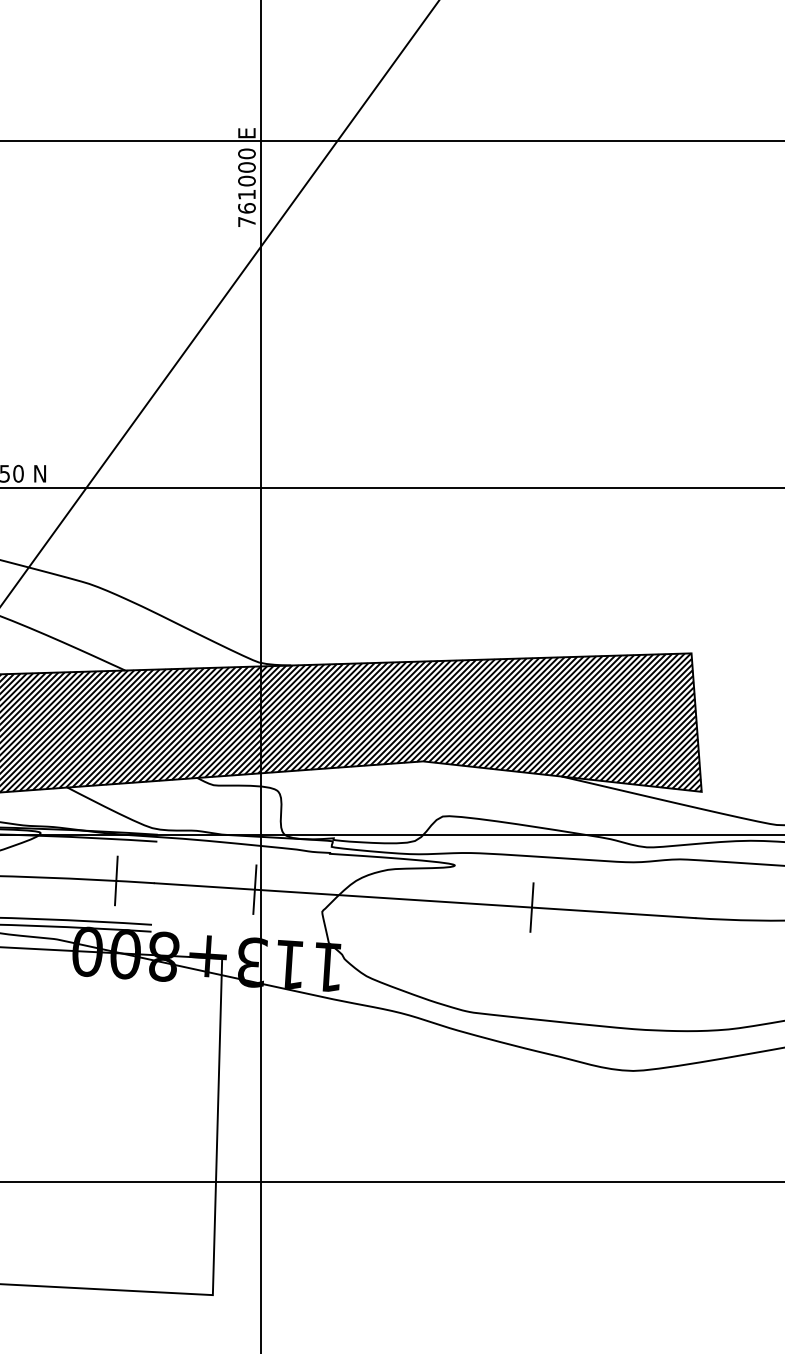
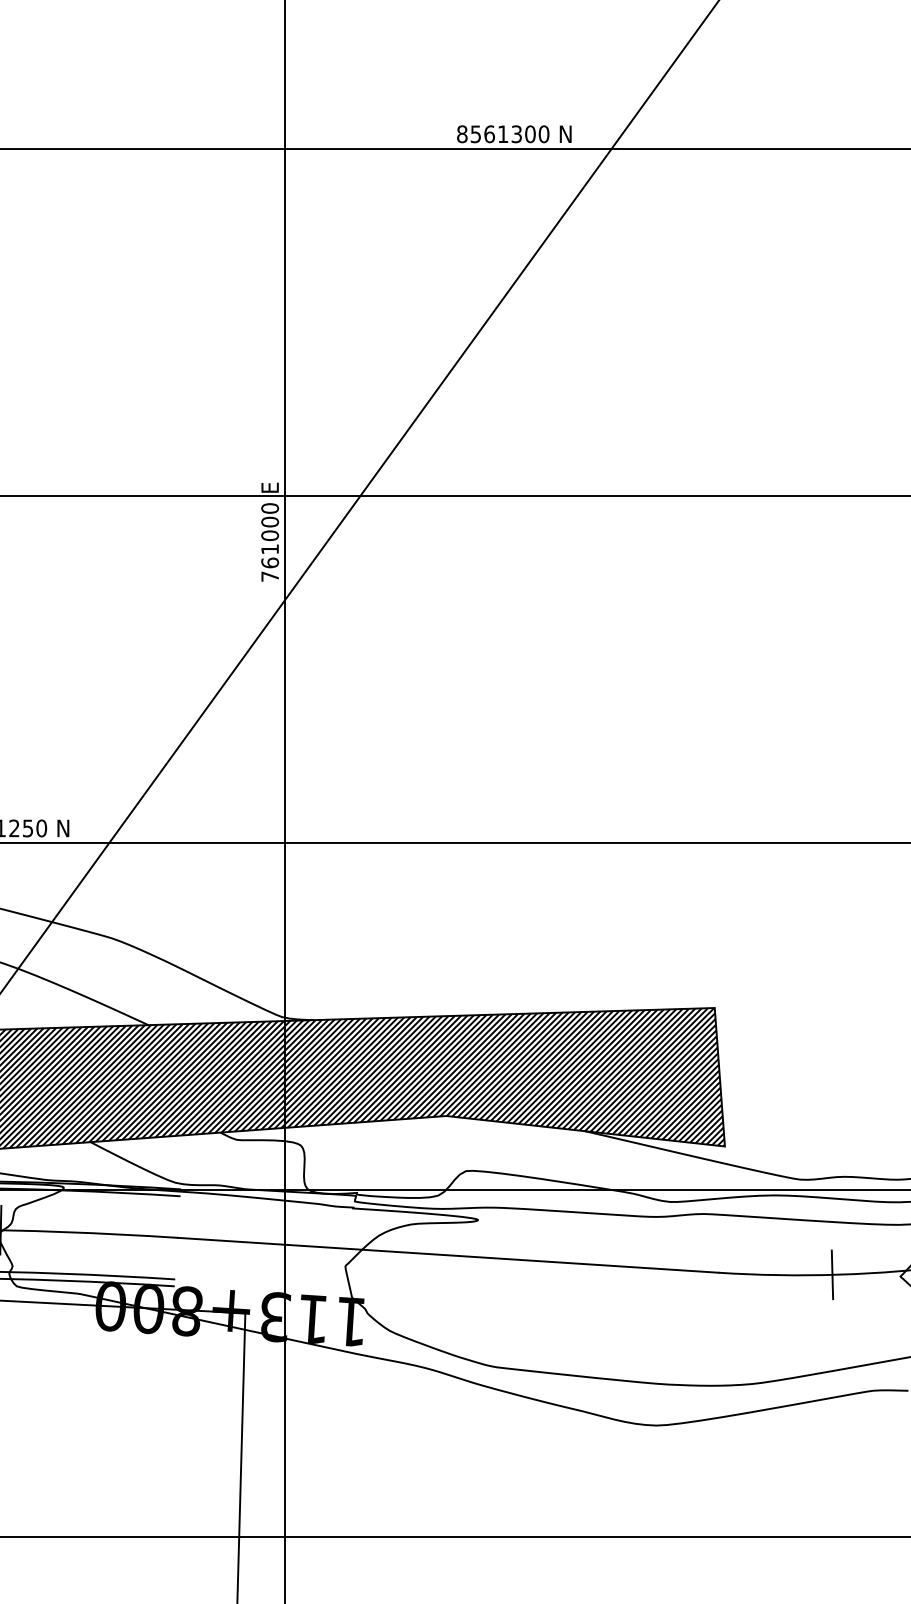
line: (116, 880) -> (139, 1235), removed
line: (254, 889) -> (277, 1244), removed
line: (531, 906) -> (554, 1261), removed

